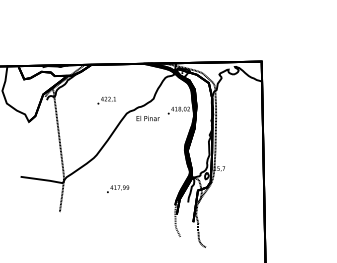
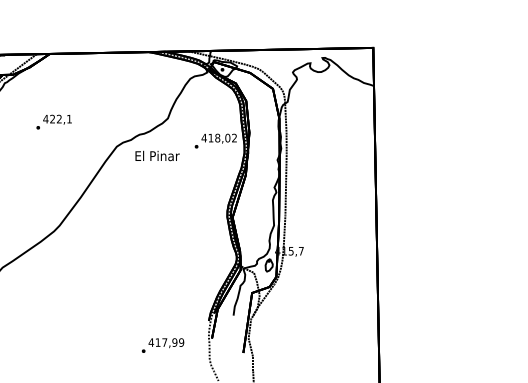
text: (106, 100) -> (53, 121), moved
text: (118, 188) -> (163, 344), moved

